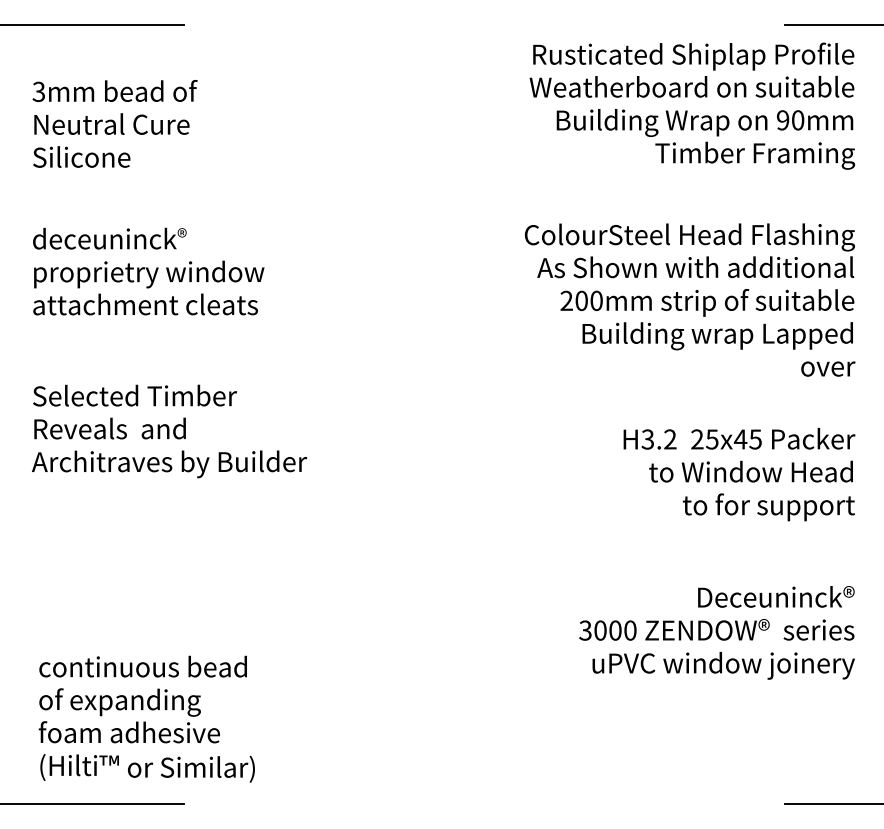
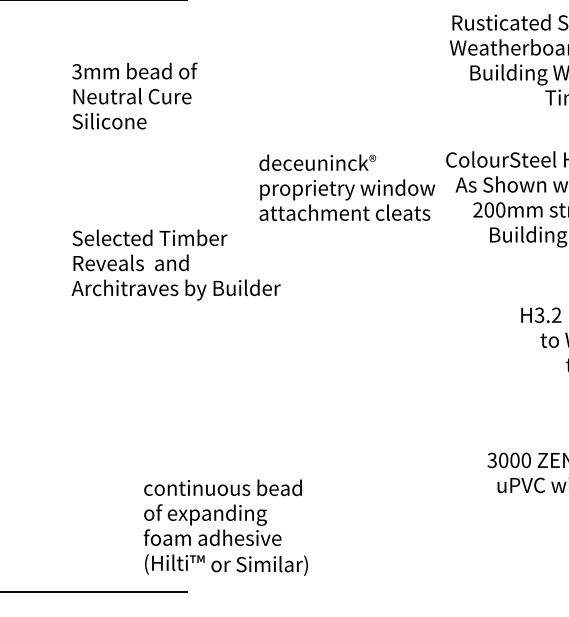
text: (114, 123) -> (134, 95), moved
text: (148, 271) -> (347, 187), moved
text: (169, 431) -> (176, 265), moved
text: (146, 718) -> (225, 527), moved

